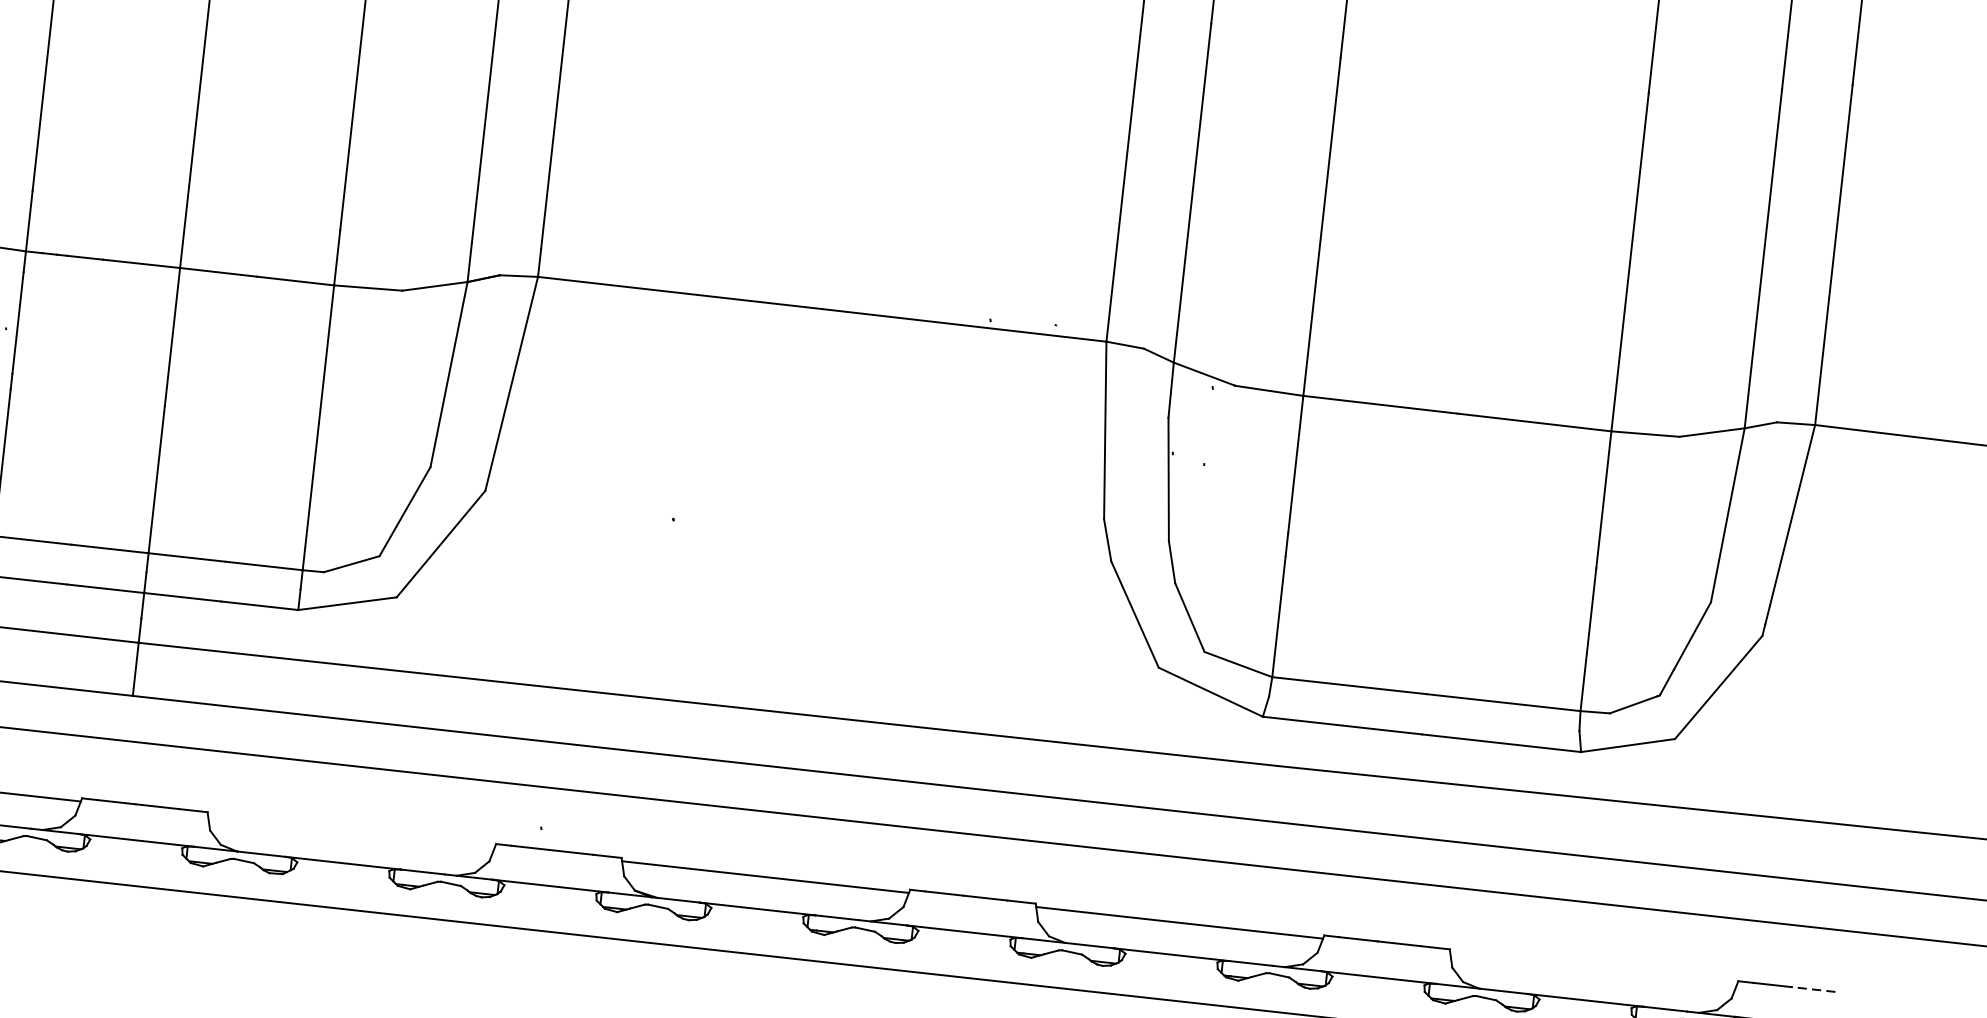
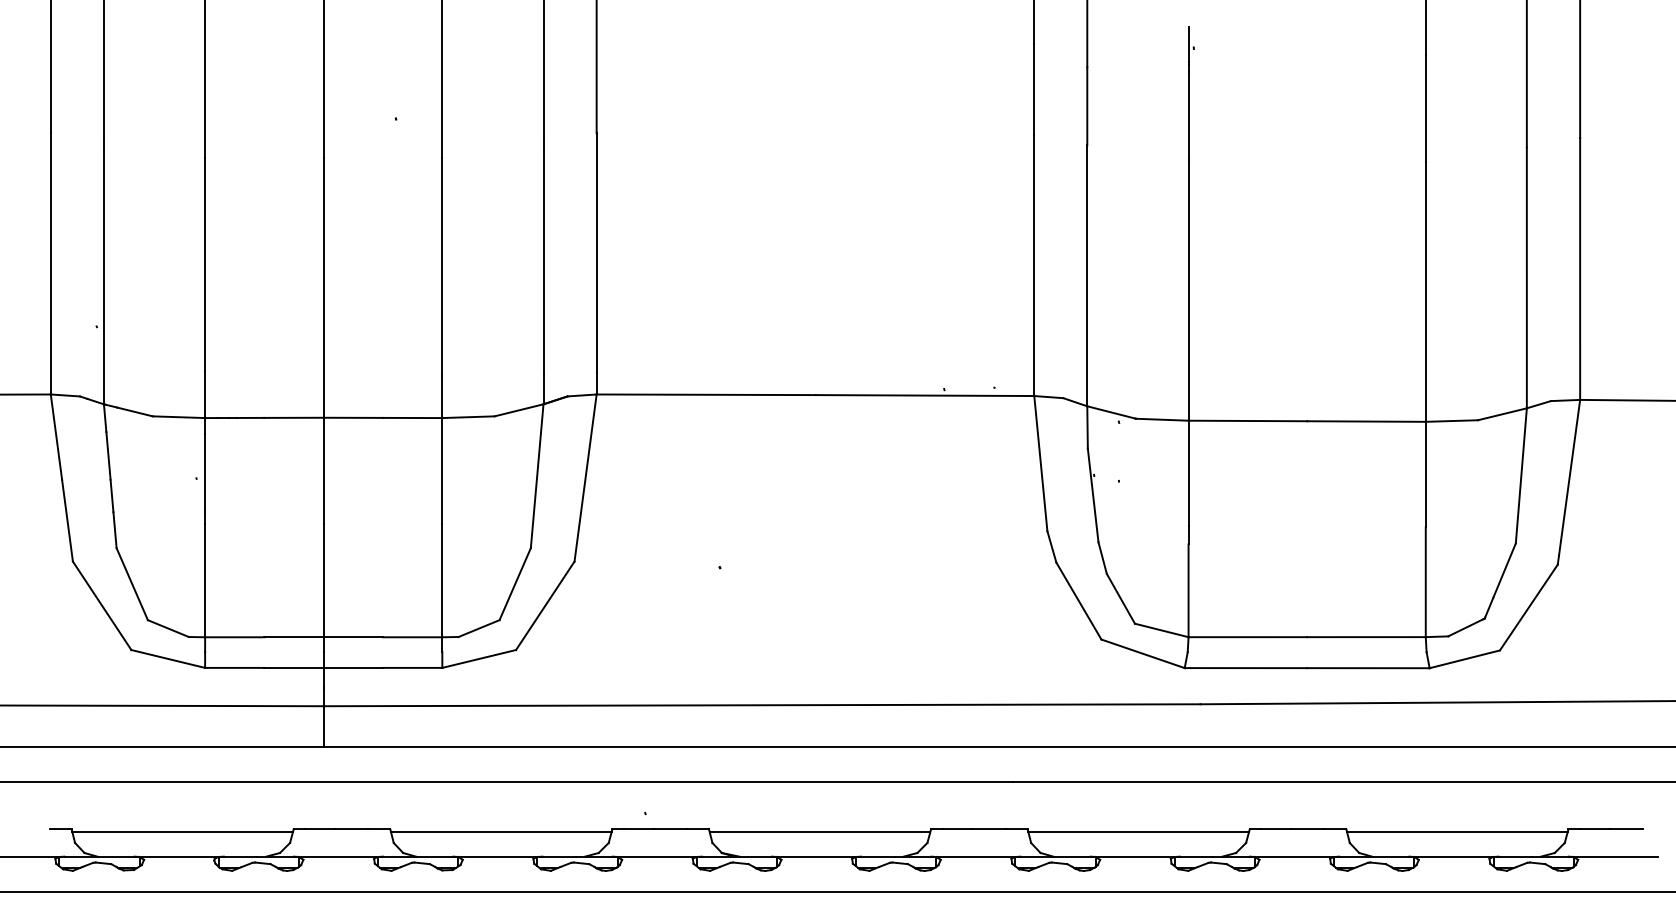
line: (350, 830) -> (500, 831), added
line: (1592, 968) -> (1456, 831), added
line: (1813, 989) -> (1626, 829), dashed -> solid

